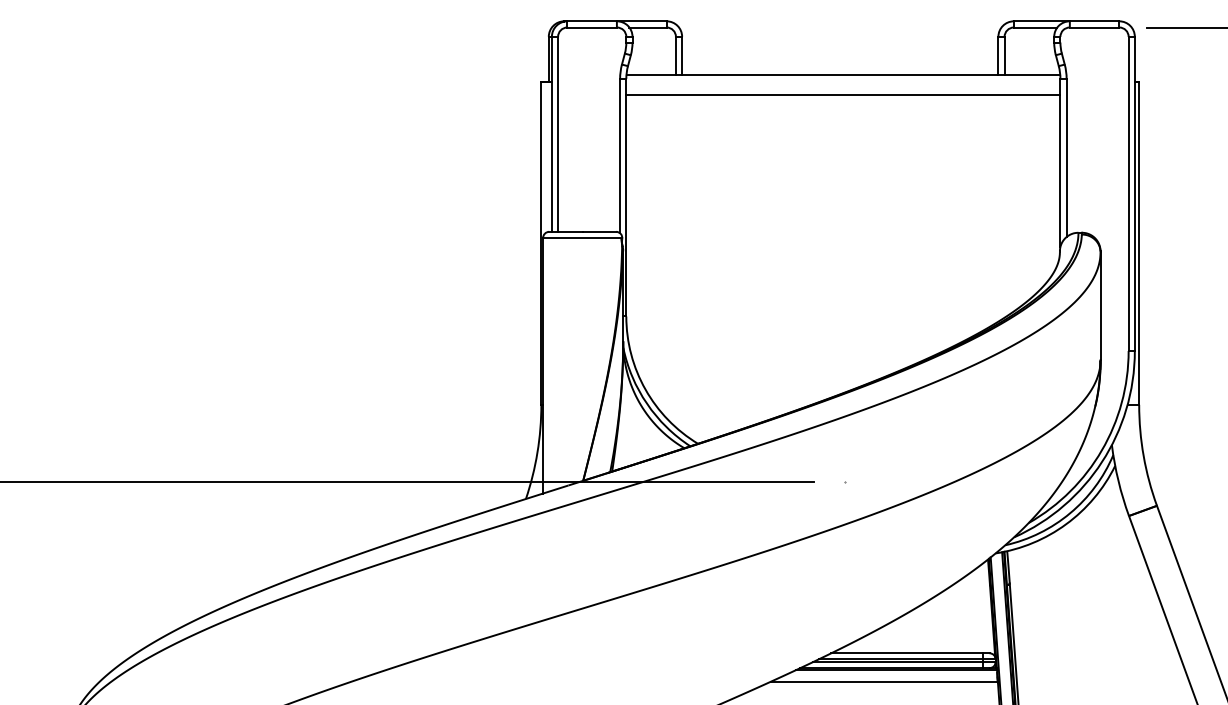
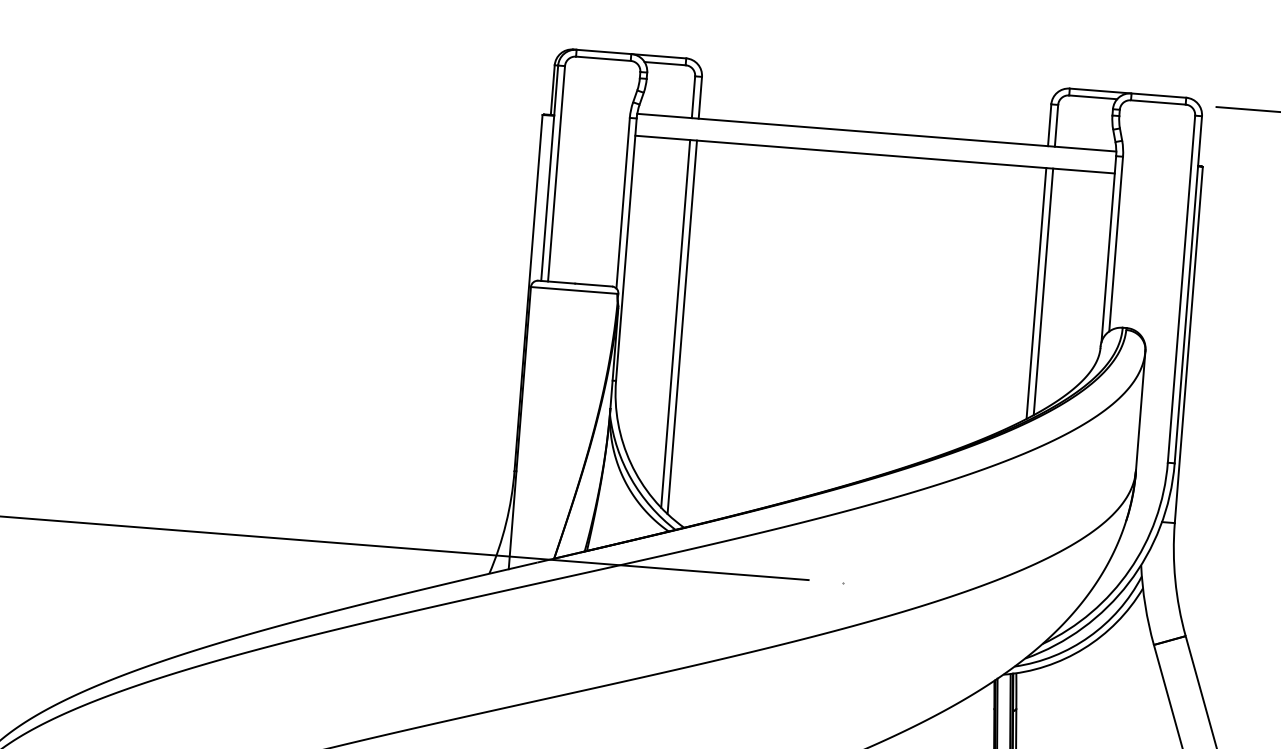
line: (1004, 205) -> (1043, 291), added
line: (998, 207) -> (1036, 292), added
line: (675, 260) -> (675, 323), added
line: (682, 263) -> (682, 327), added

